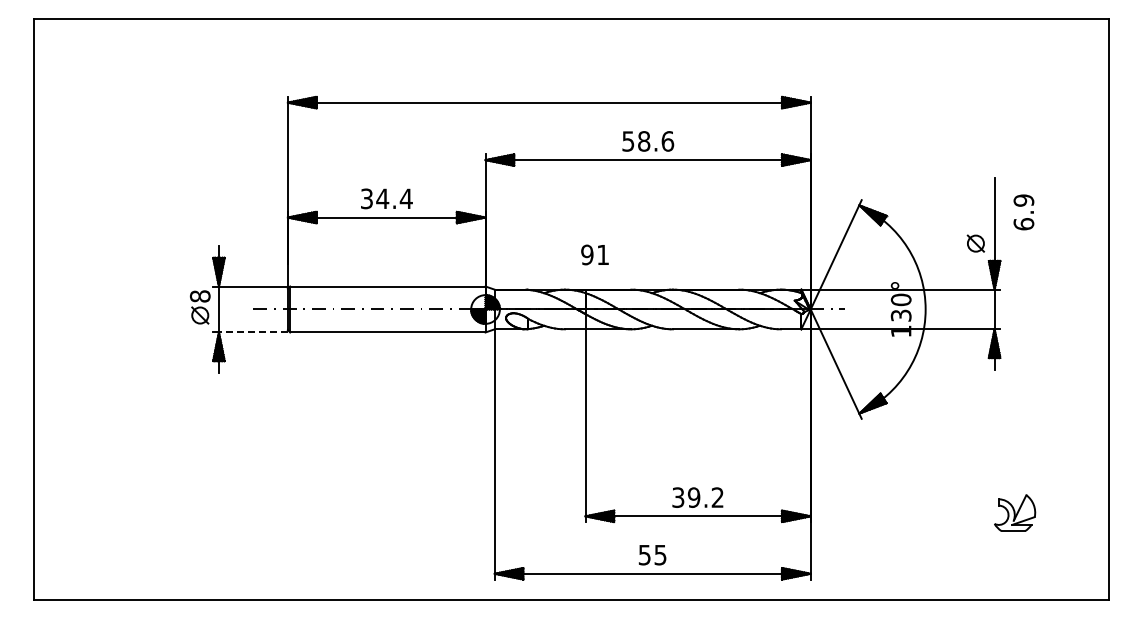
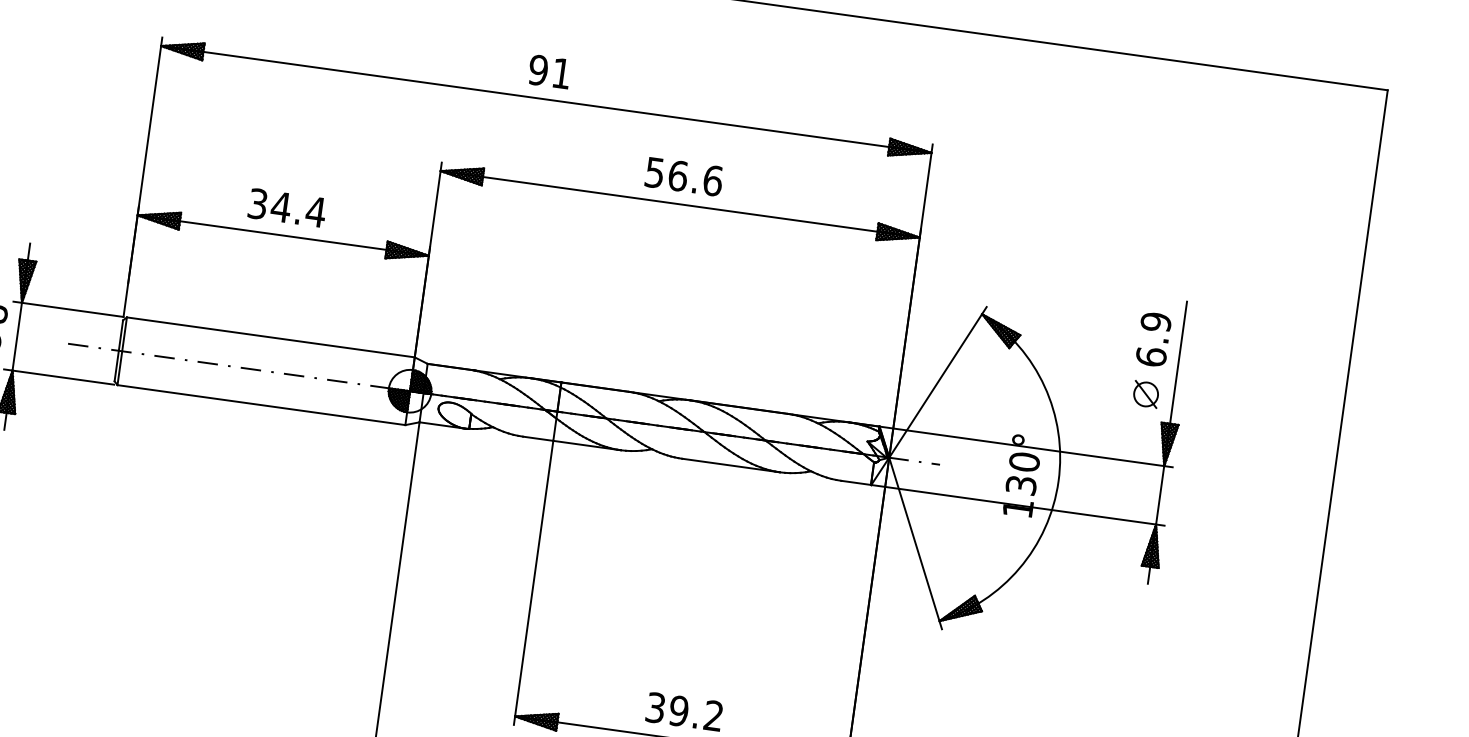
text: (644, 141) -> (678, 176), 58.6 -> 56.6
text: (1023, 212) -> (1153, 339), moved
text: (594, 254) -> (549, 71), moved
line: (252, 332) -> (61, 377), dashed -> solid

